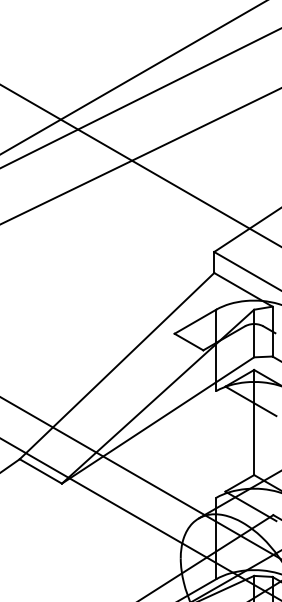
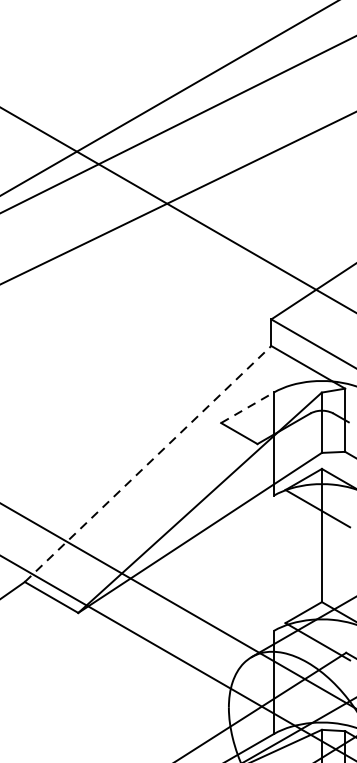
line: (195, 321) -> (247, 407), solid -> dashed
line: (117, 366) -> (148, 464), solid -> dashed

